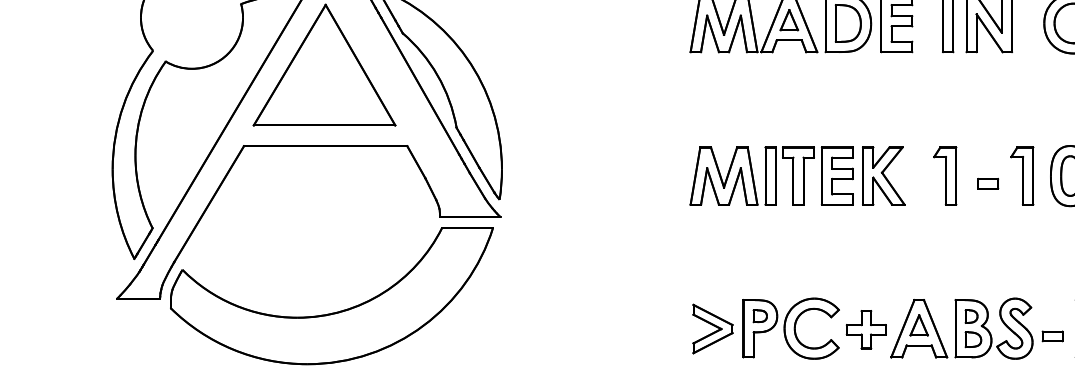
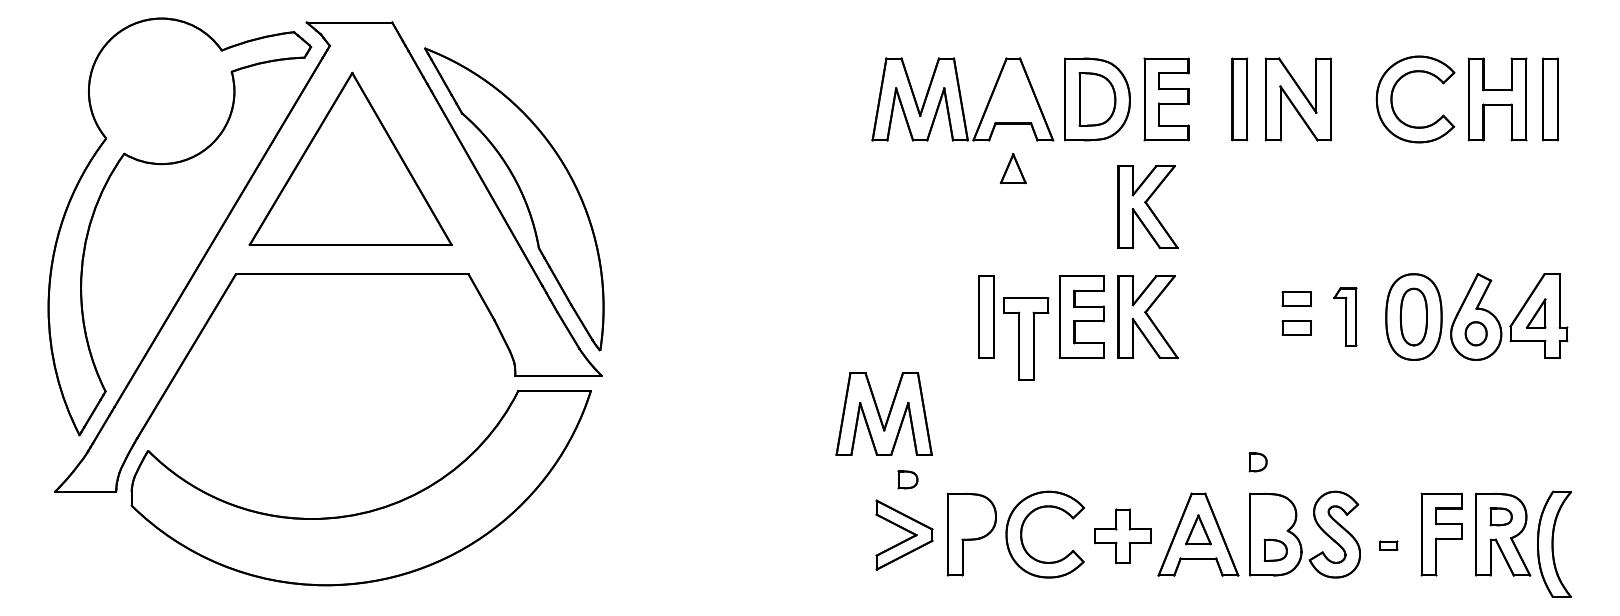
part: (788, 19) -> (1012, 168), moved
part: (883, 98) -> (1147, 206), added
part: (987, 163) -> (1296, 298), added
part: (723, 175) -> (883, 413), moved
part: (798, 175) -> (1026, 338), moved
part: (945, 175) -> (1235, 316), removed
part: (1022, 175) -> (1345, 316), size x0.7
part: (760, 315) -> (907, 479), moved
part: (971, 316) -> (1257, 462), moved
part: (1052, 336) -> (1388, 545), size x0.6

